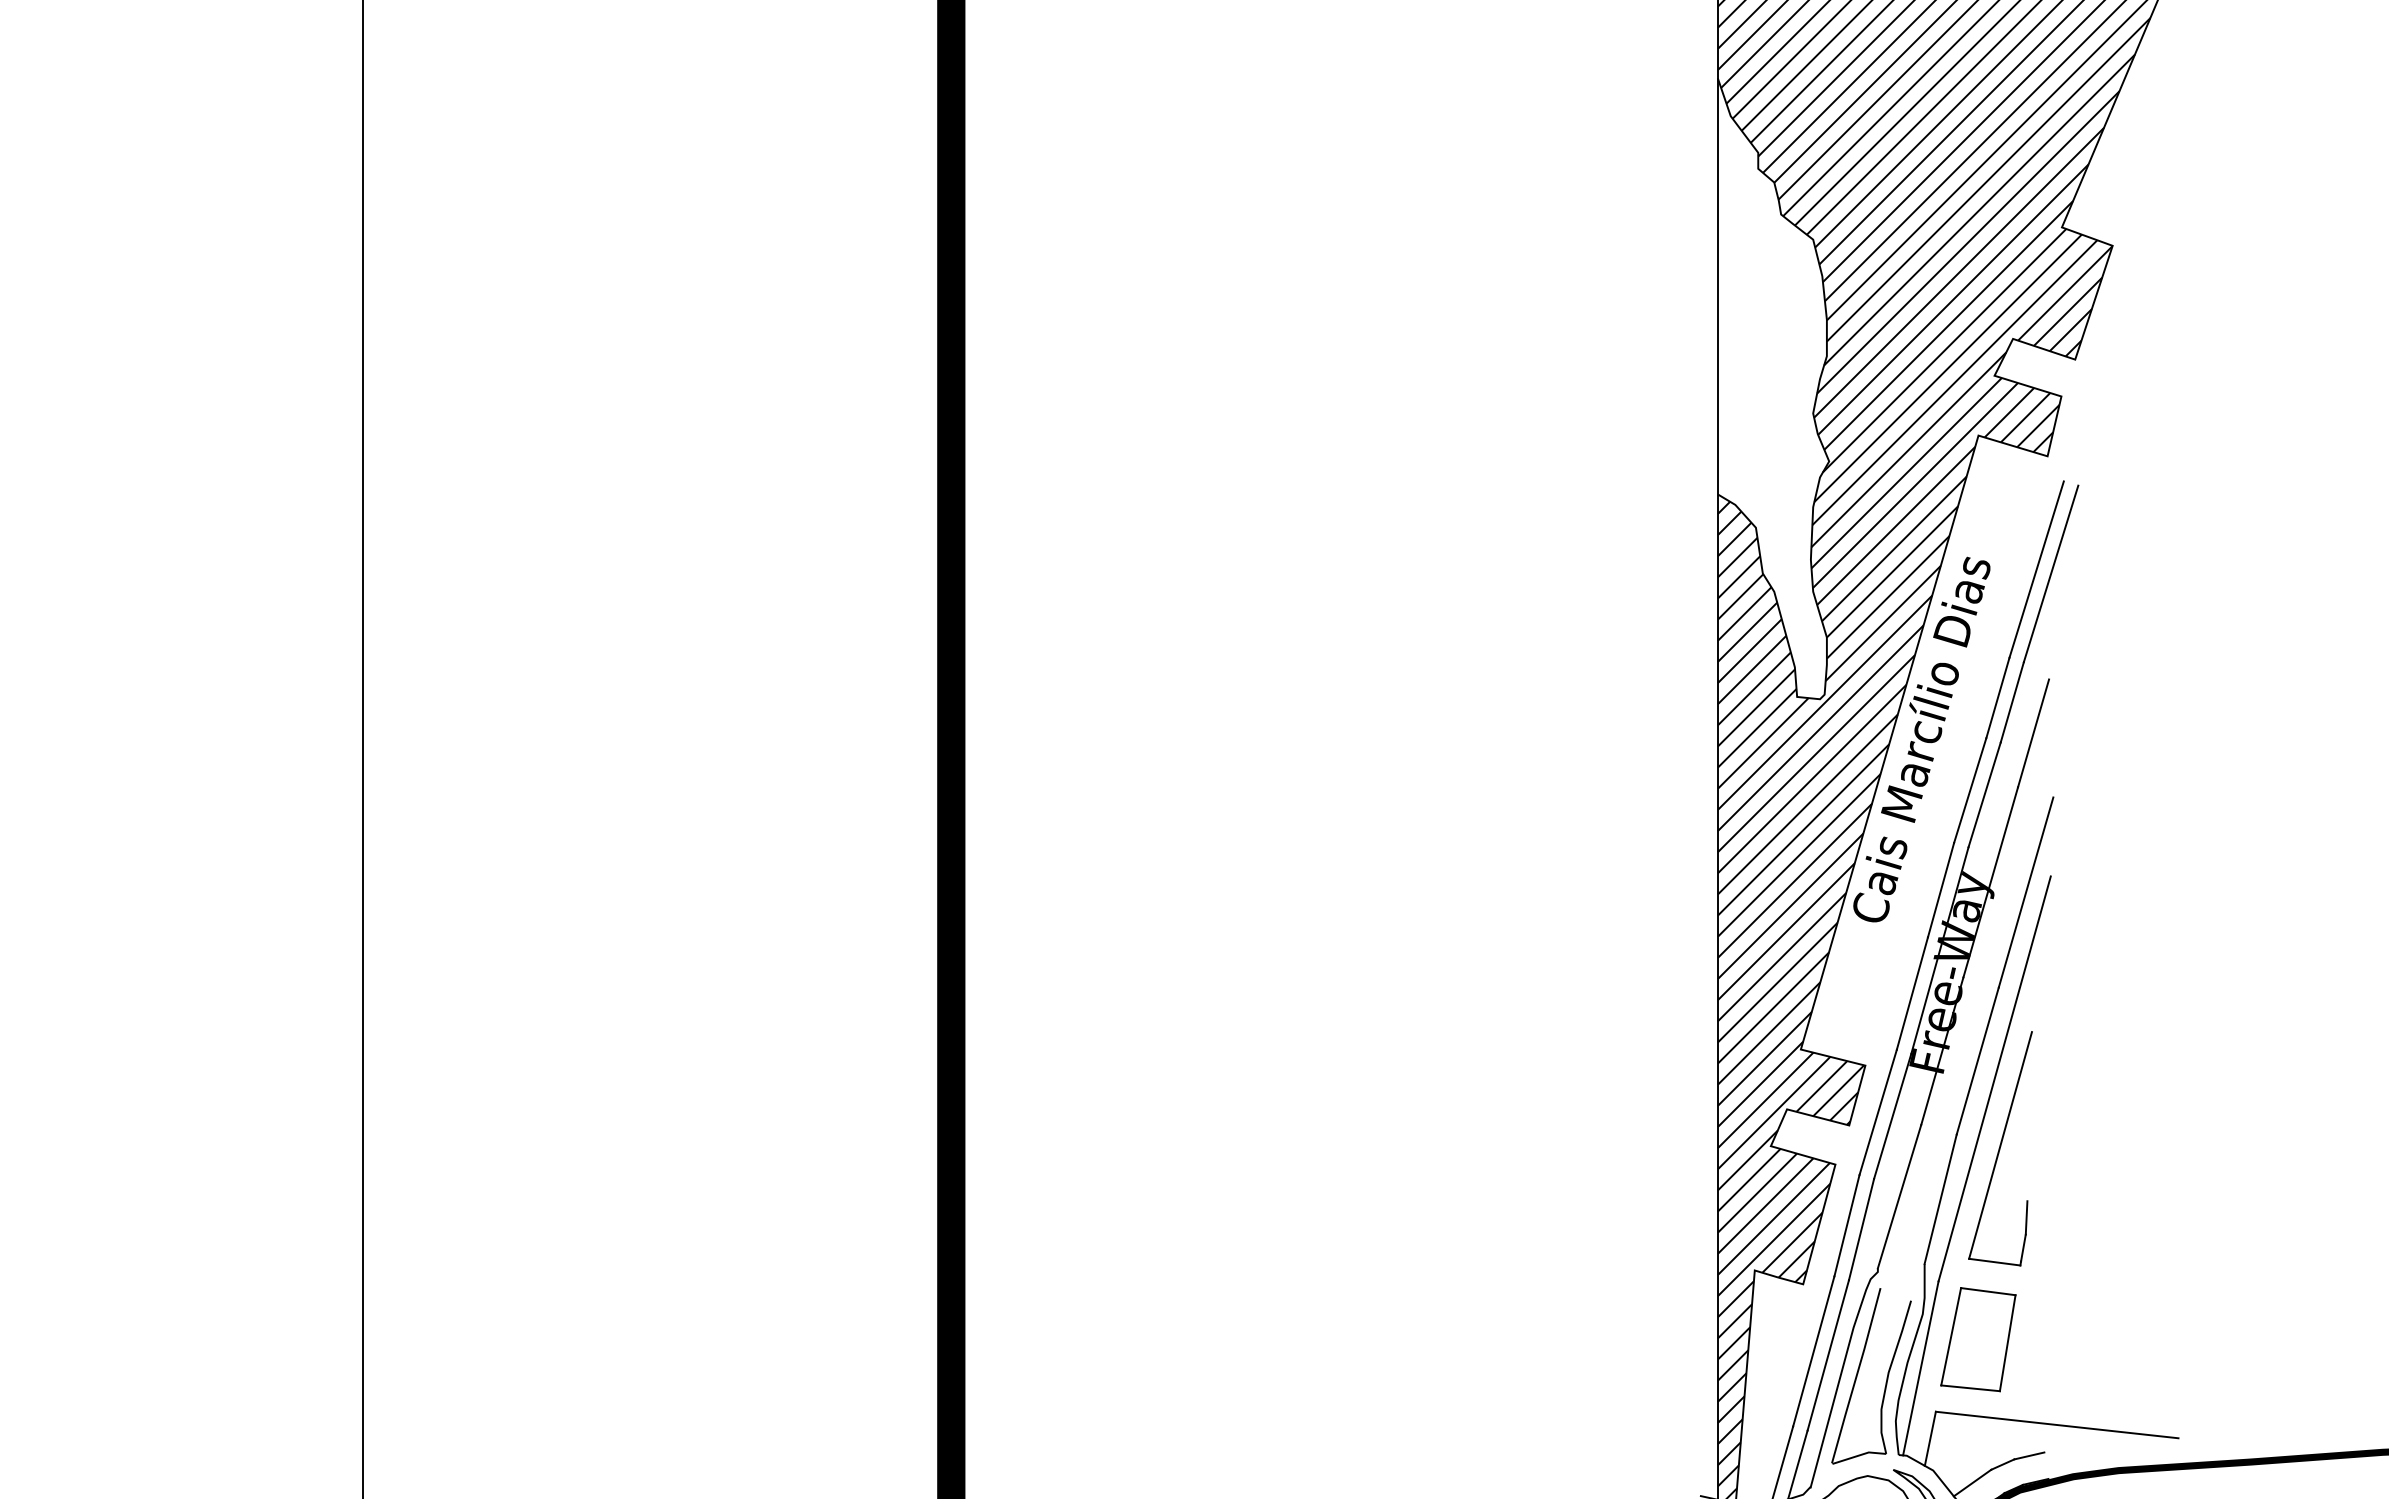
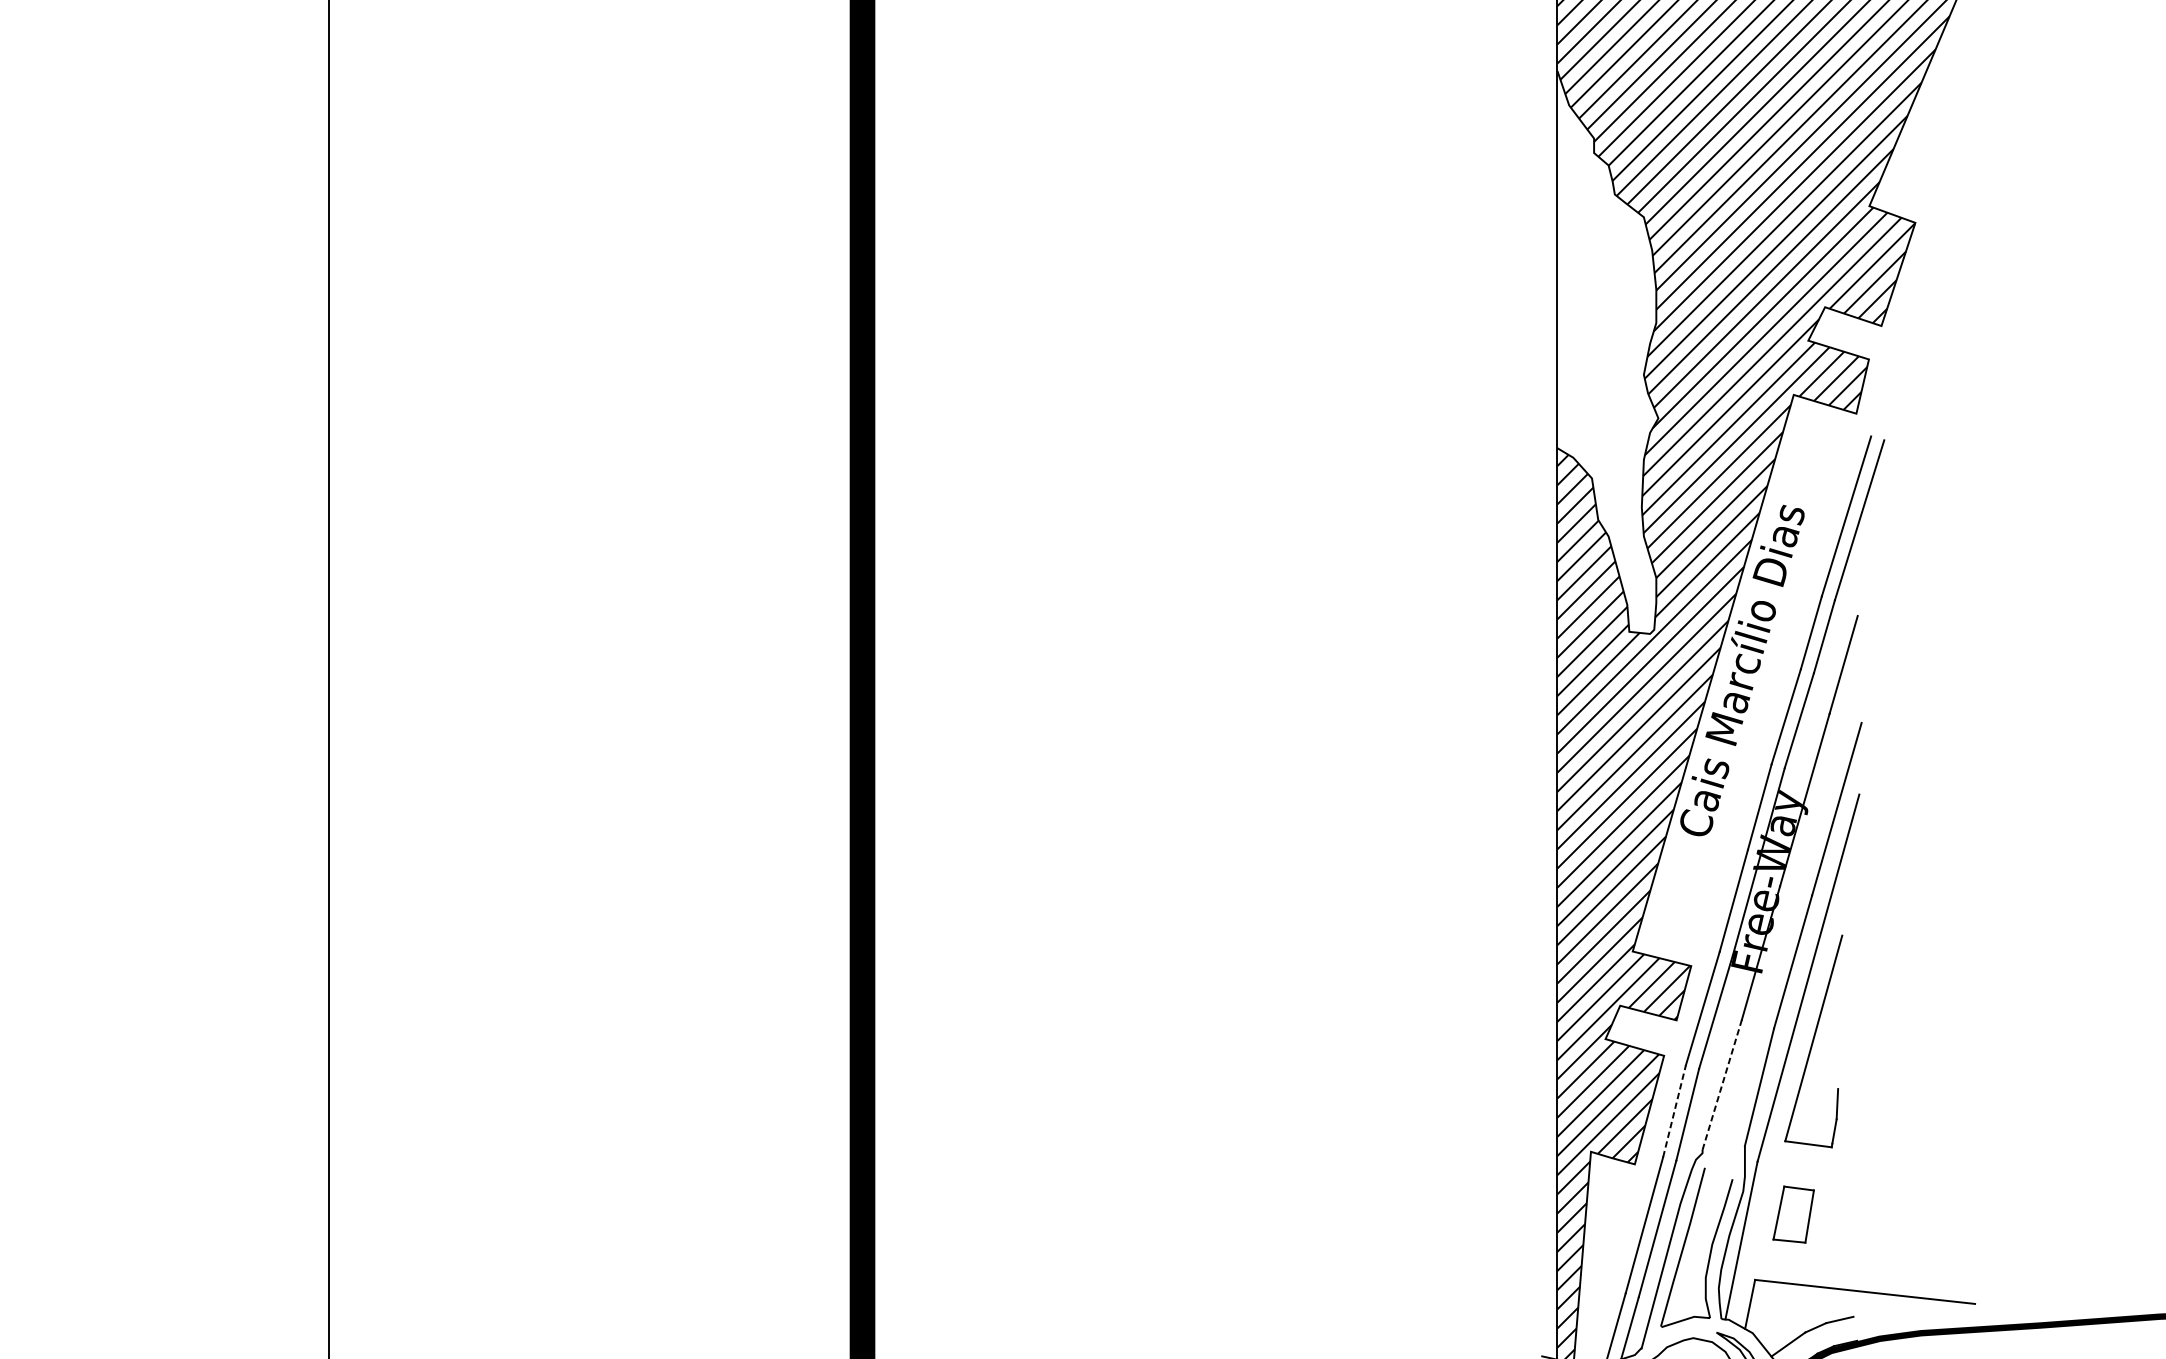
line: (1899, 1196) -> (1722, 1084), solid -> dashed
line: (1847, 1225) -> (1675, 1111), solid -> dashed
part: (1978, 1339) -> (1793, 1214), size x0.6

